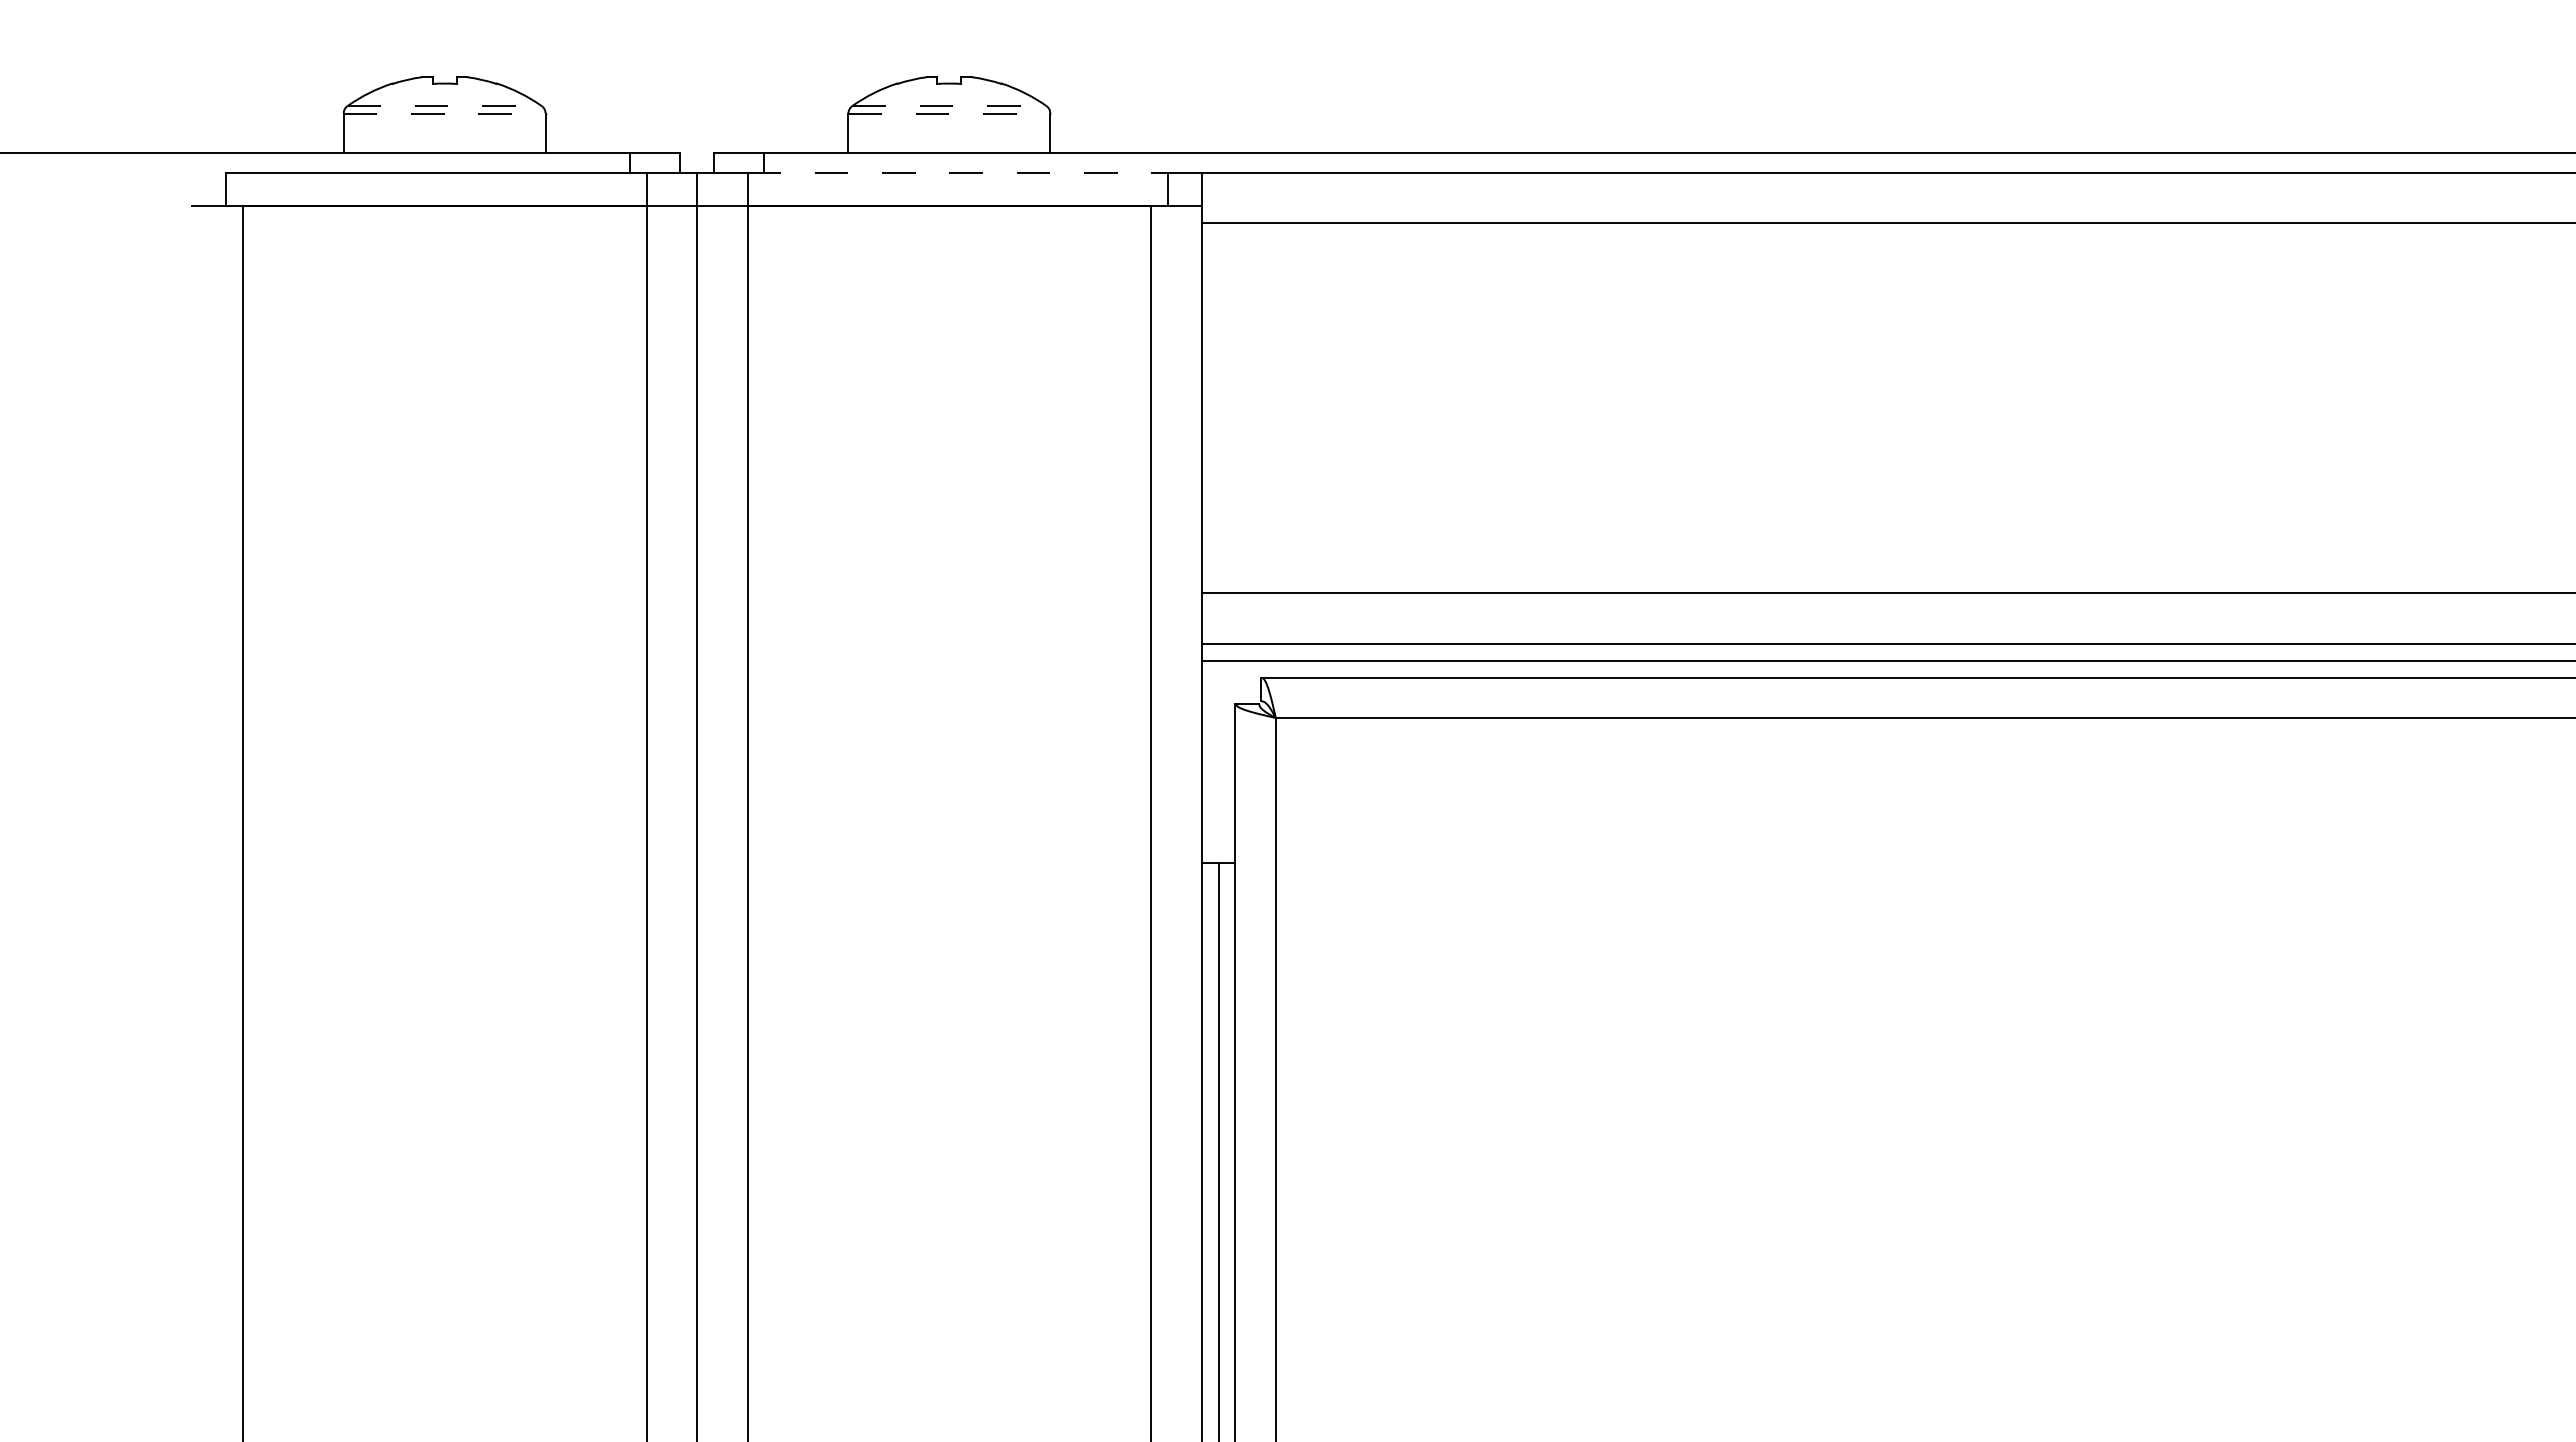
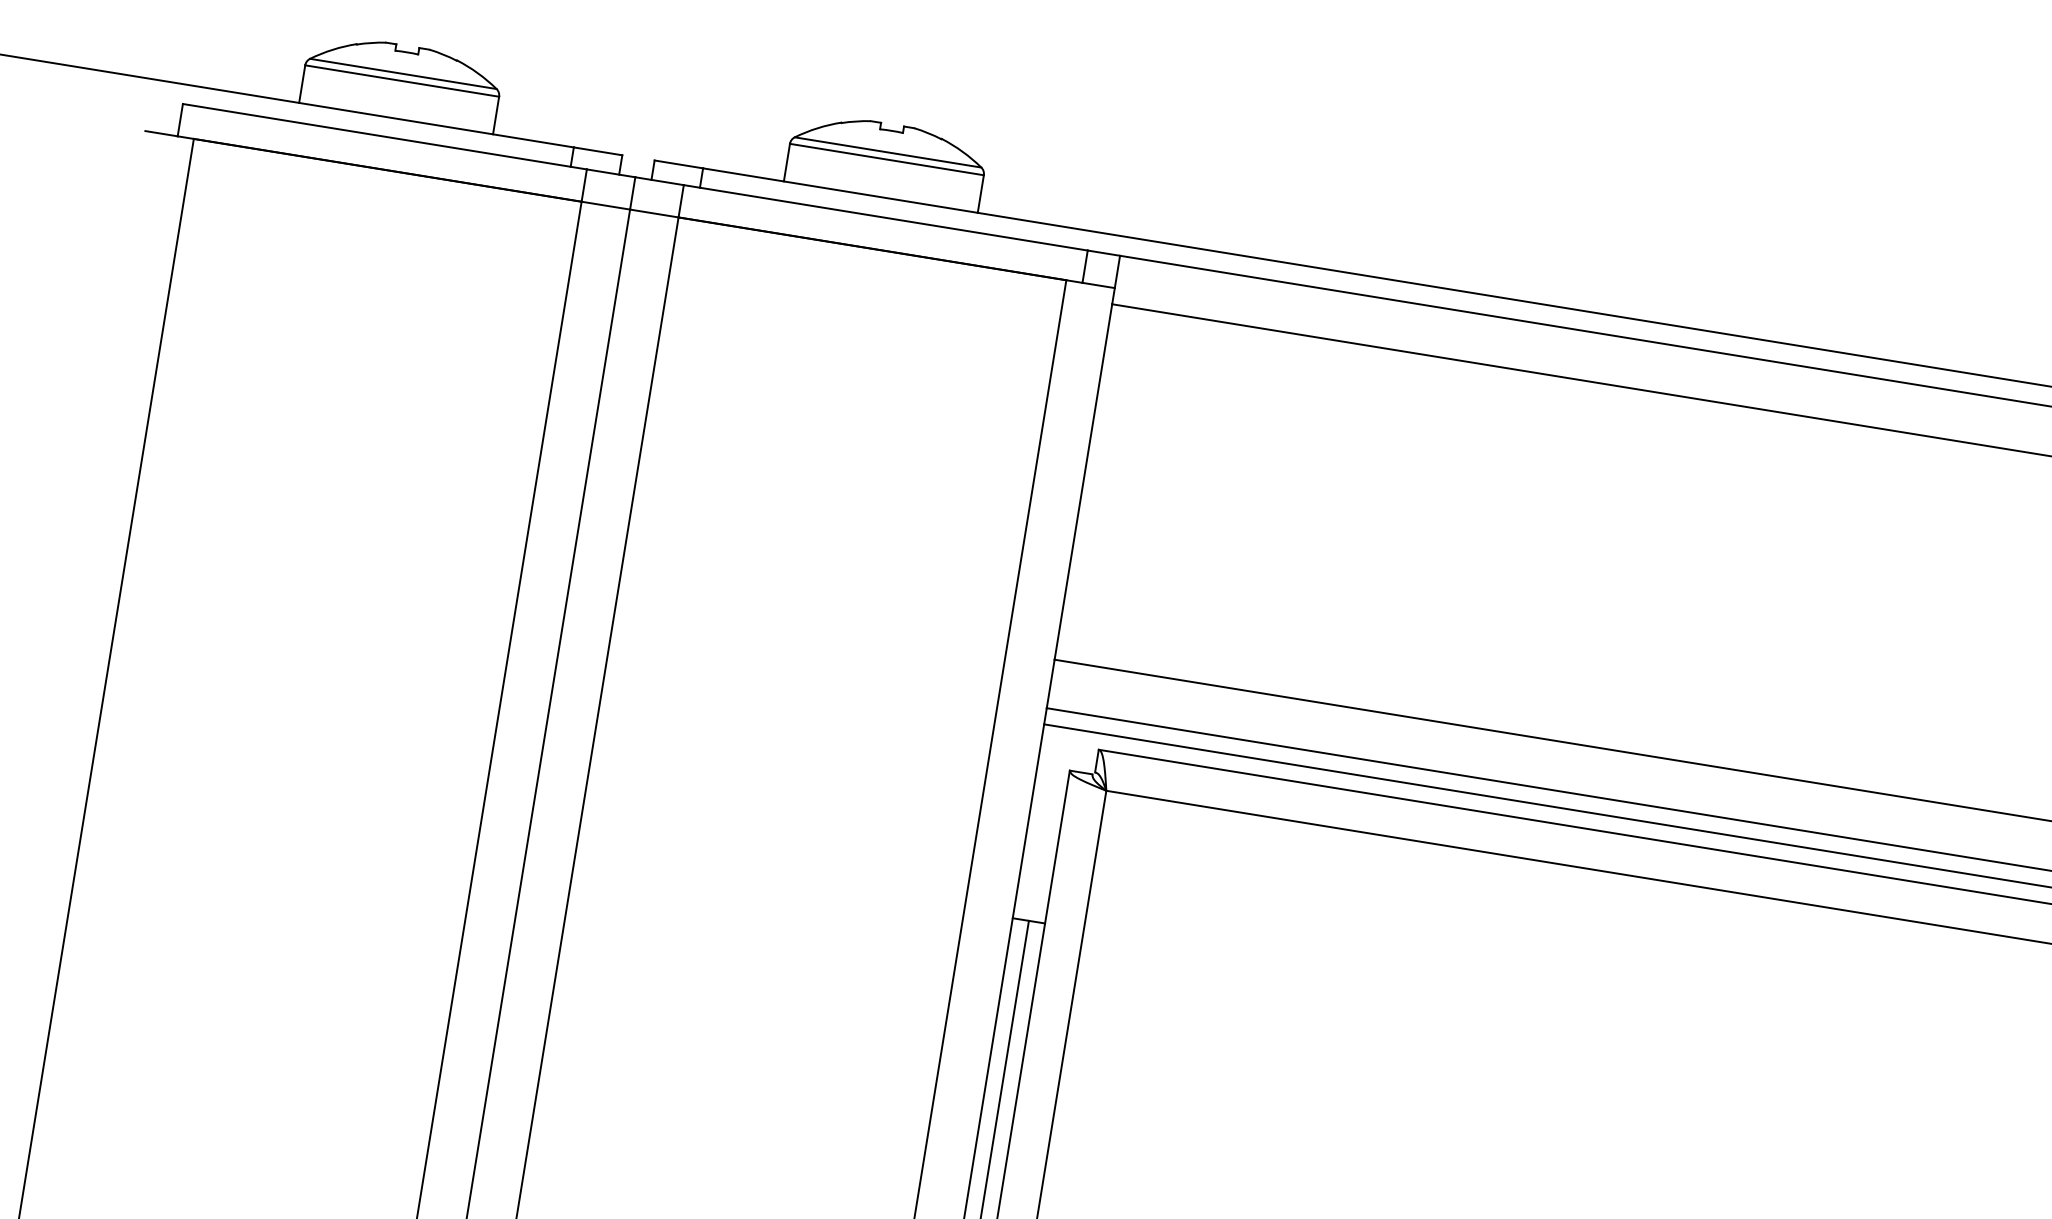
line: (445, 106) -> (404, 74), dashed -> solid
line: (949, 106) -> (888, 152), dashed -> solid
line: (444, 113) -> (402, 81), dashed -> solid
line: (949, 113) -> (887, 159), dashed -> solid
line: (958, 172) -> (886, 217), dashed -> solid

